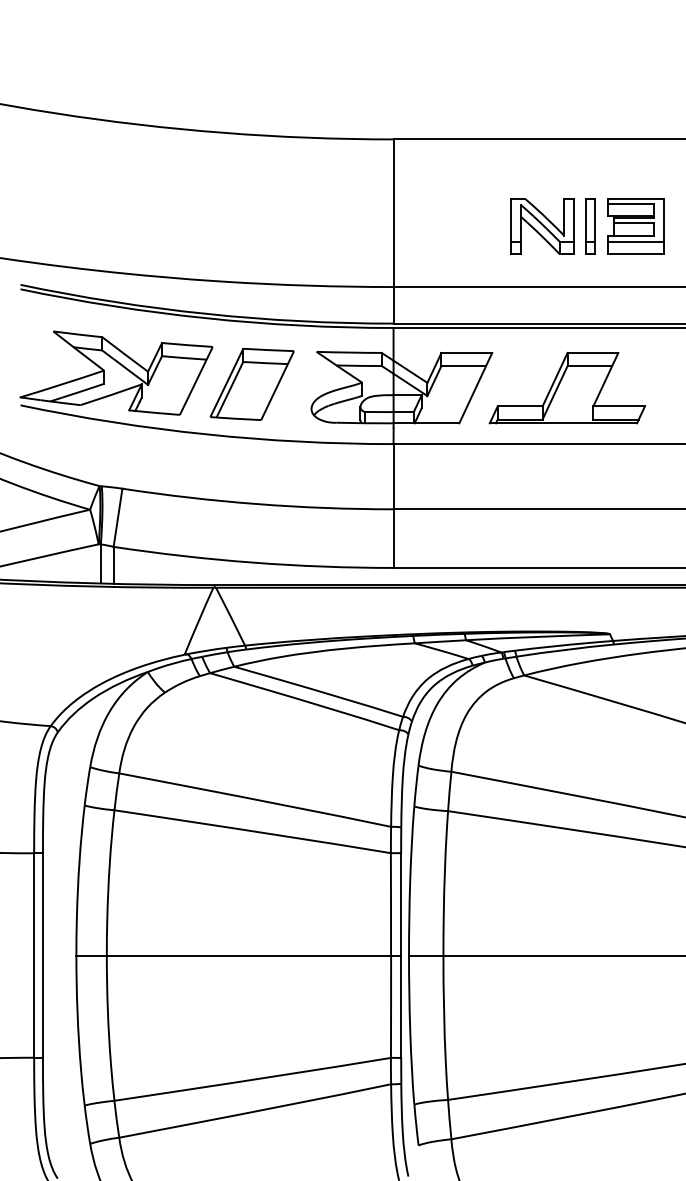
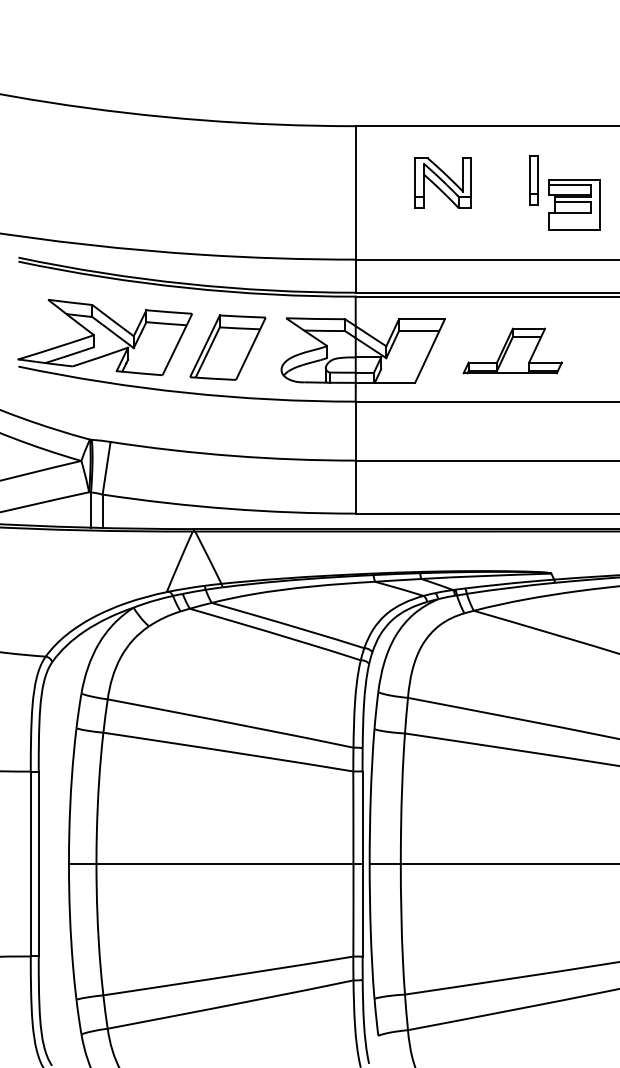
part: (542, 226) -> (443, 183), moved
part: (590, 226) -> (533, 180), moved
line: (635, 241) -> (574, 218), removed
part: (566, 387) -> (512, 350), size x0.7

